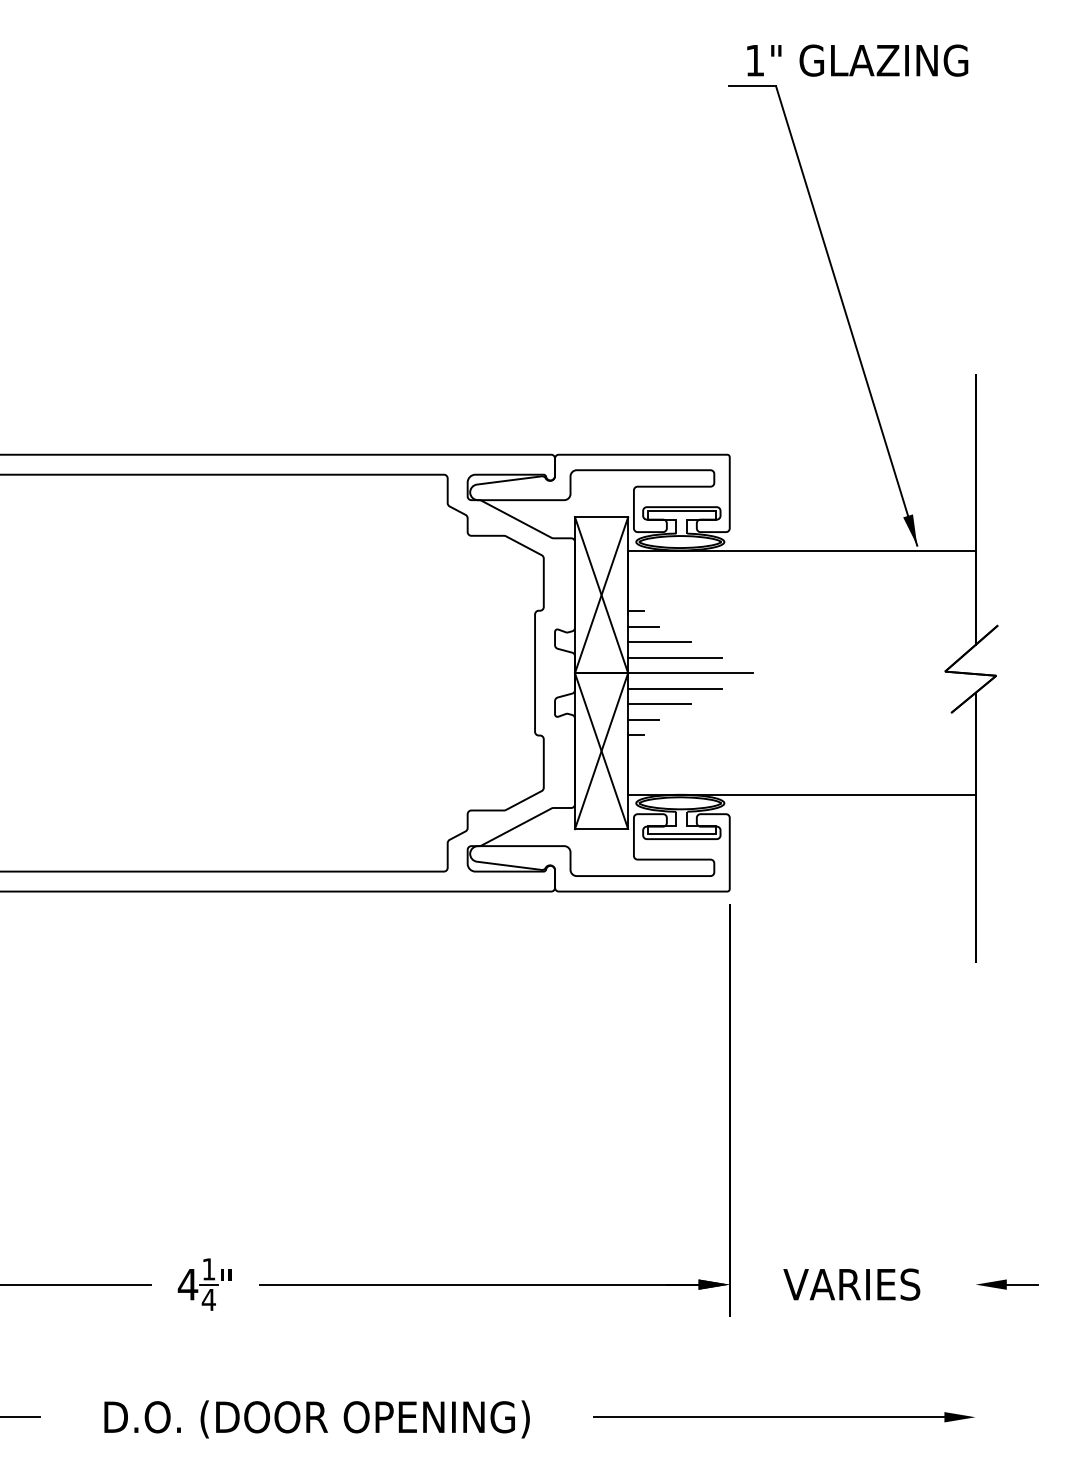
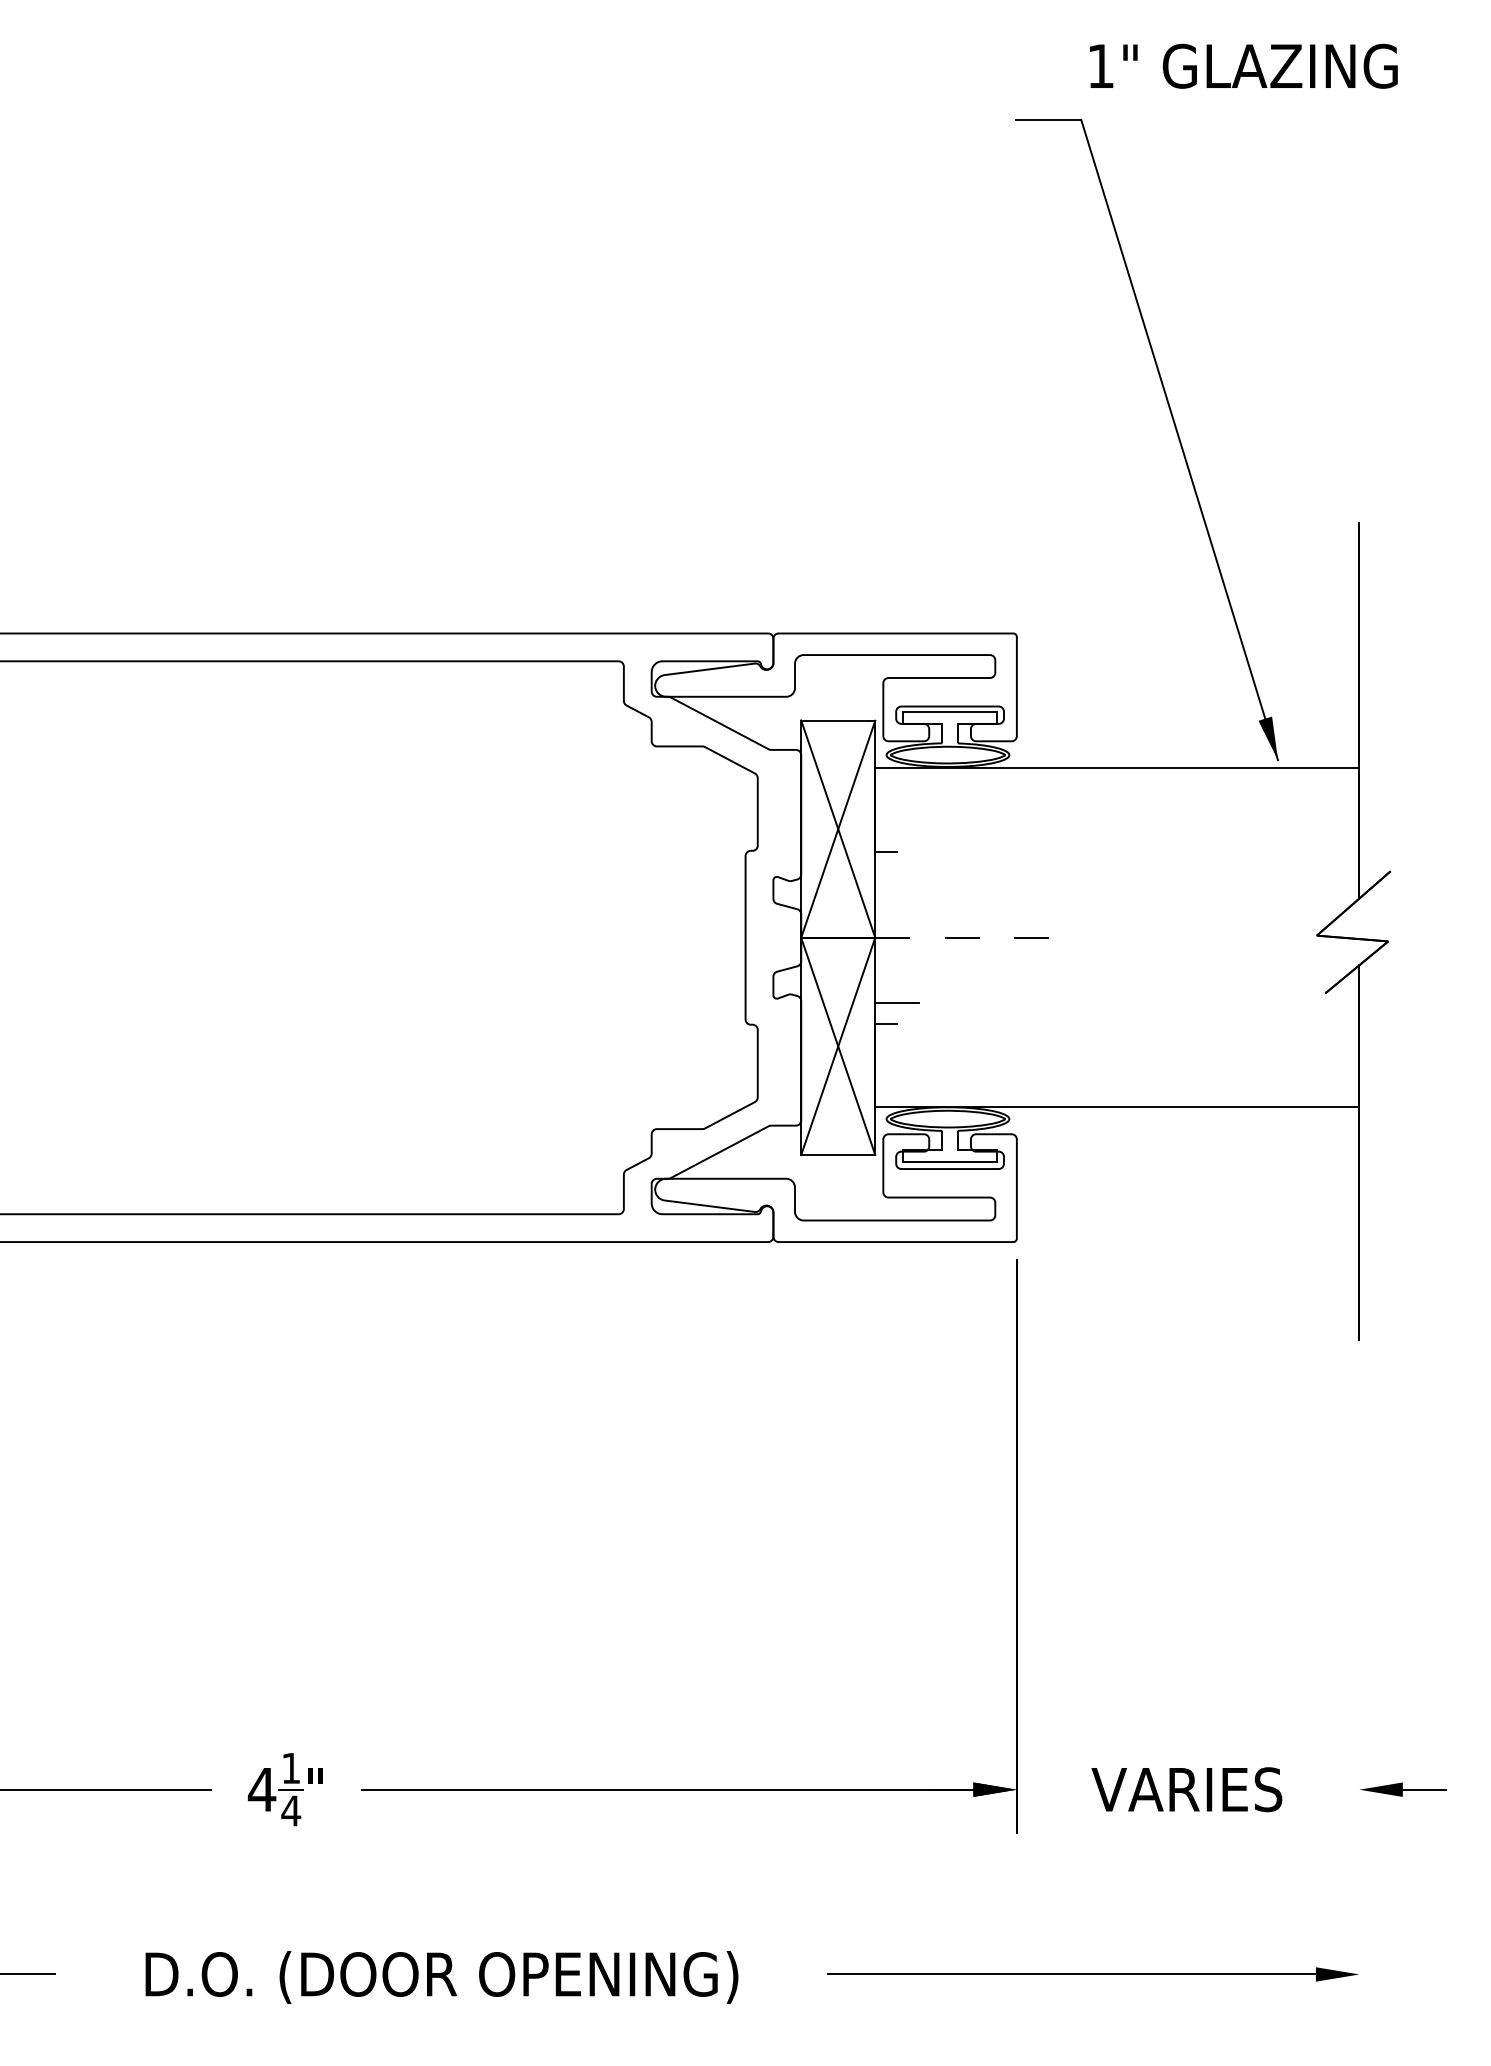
text: (857, 60) -> (1243, 66), moved
line: (643, 626) -> (896, 872), removed
line: (659, 642) -> (918, 895), removed
line: (674, 657) -> (939, 915), removed
line: (691, 673) -> (963, 938), solid -> dashed
line: (674, 688) -> (939, 959), removed
line: (659, 704) -> (918, 981), removed

